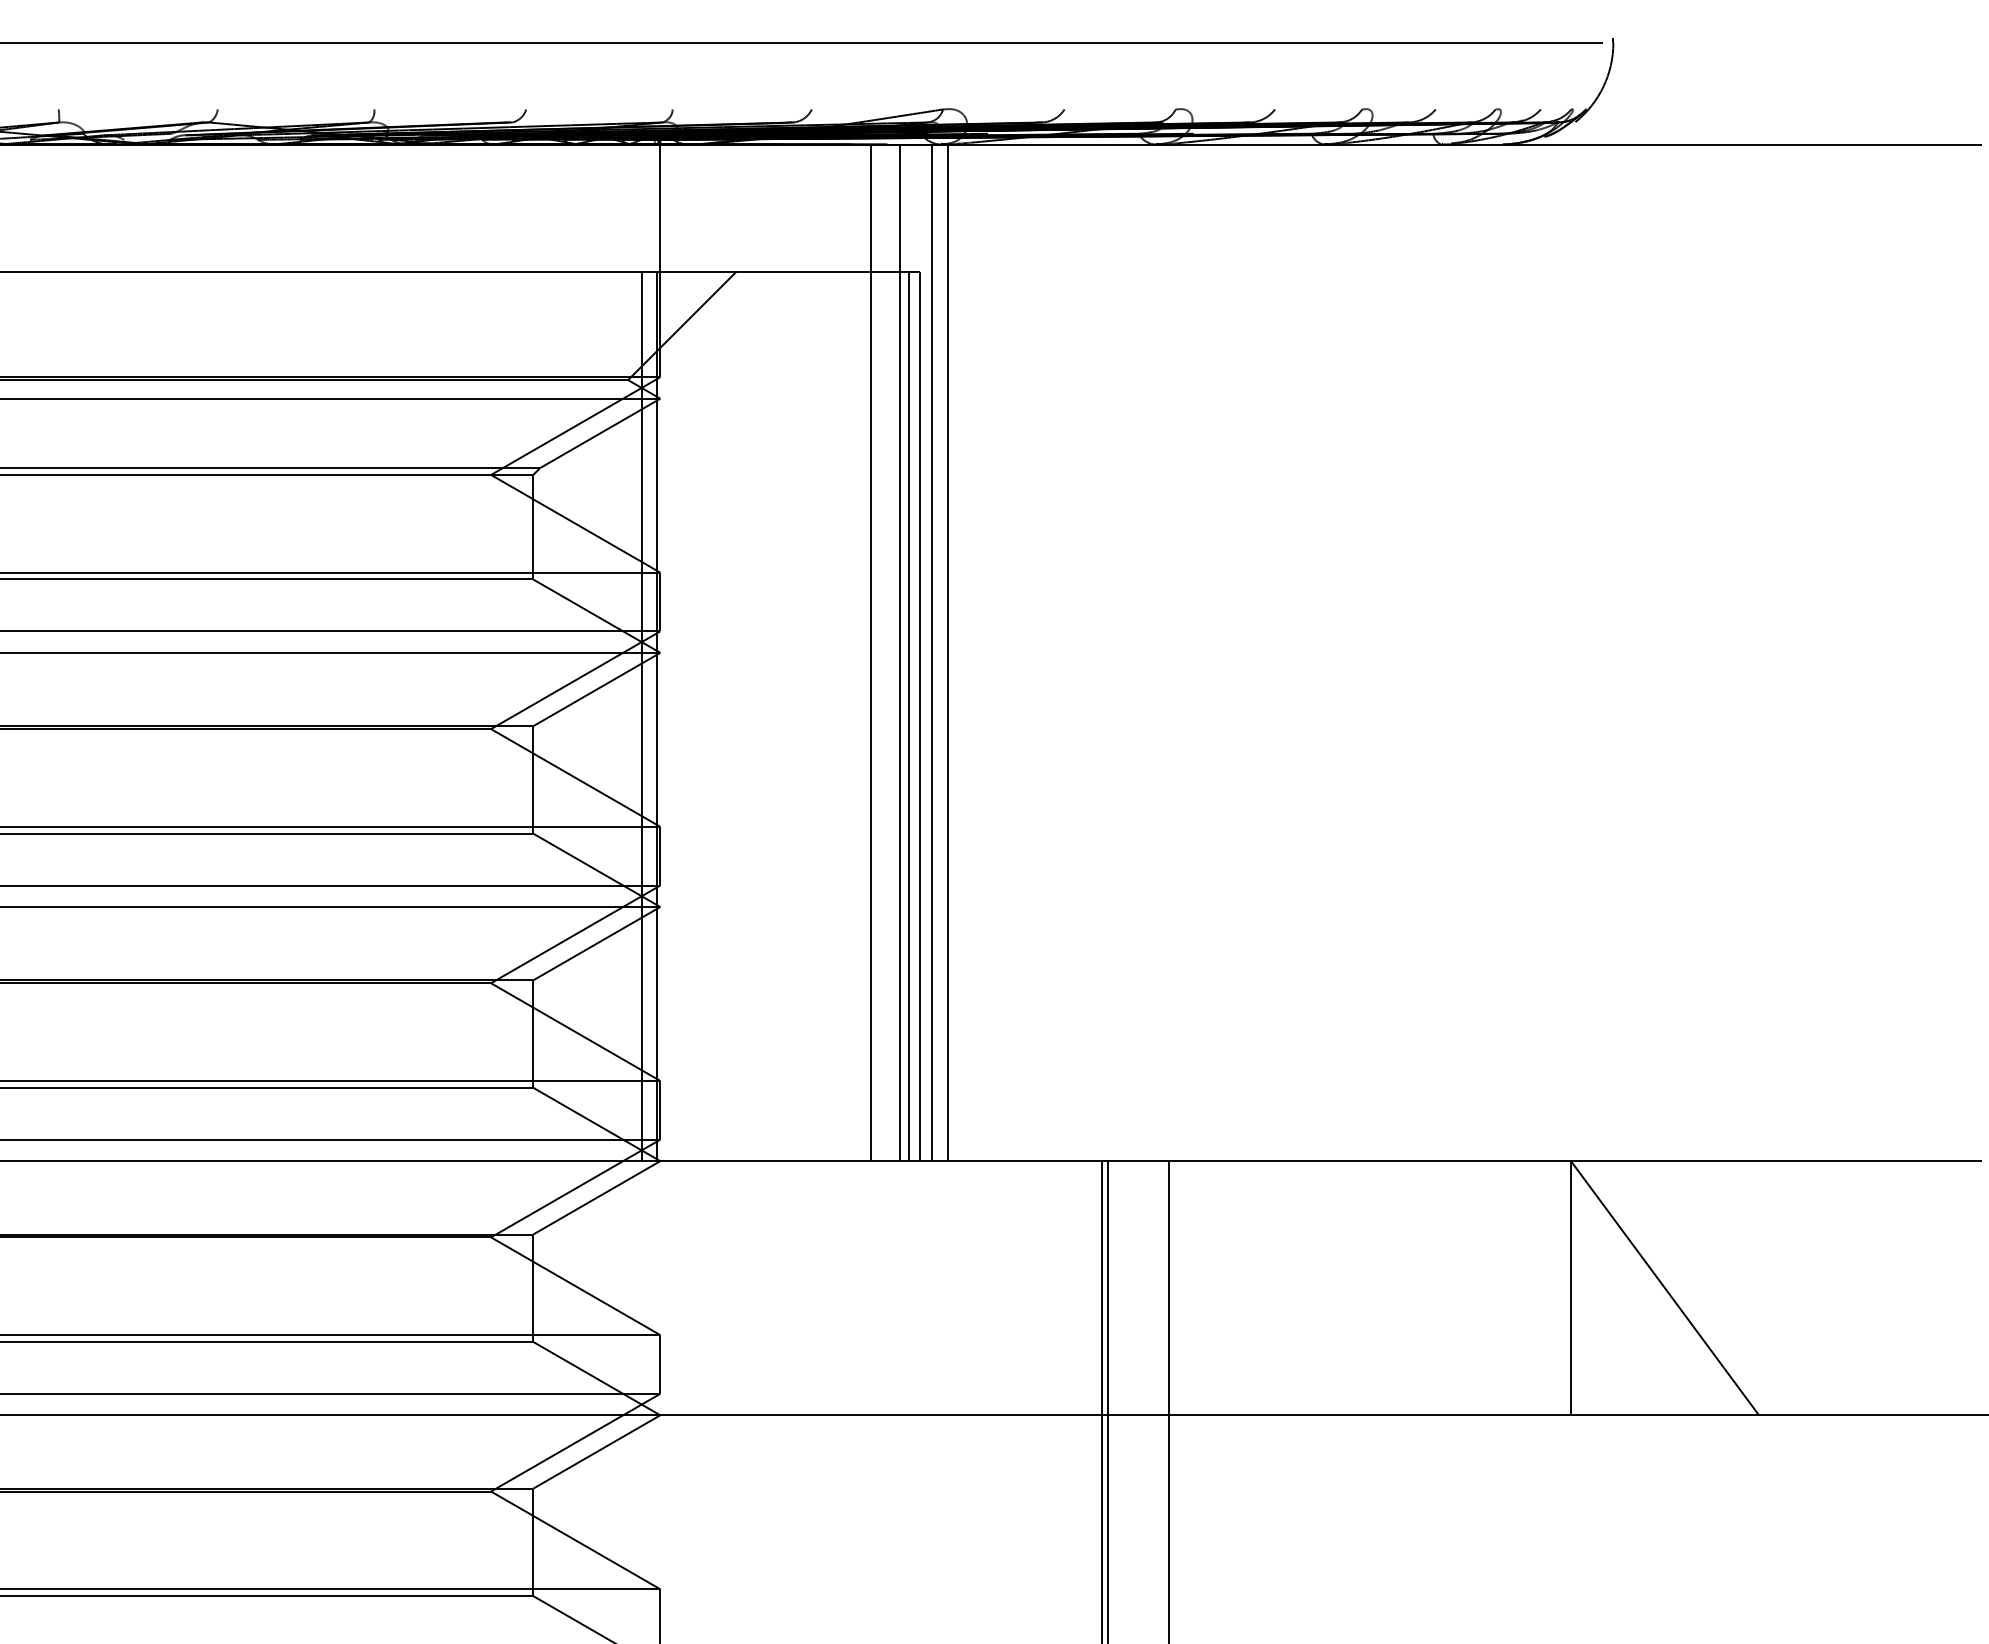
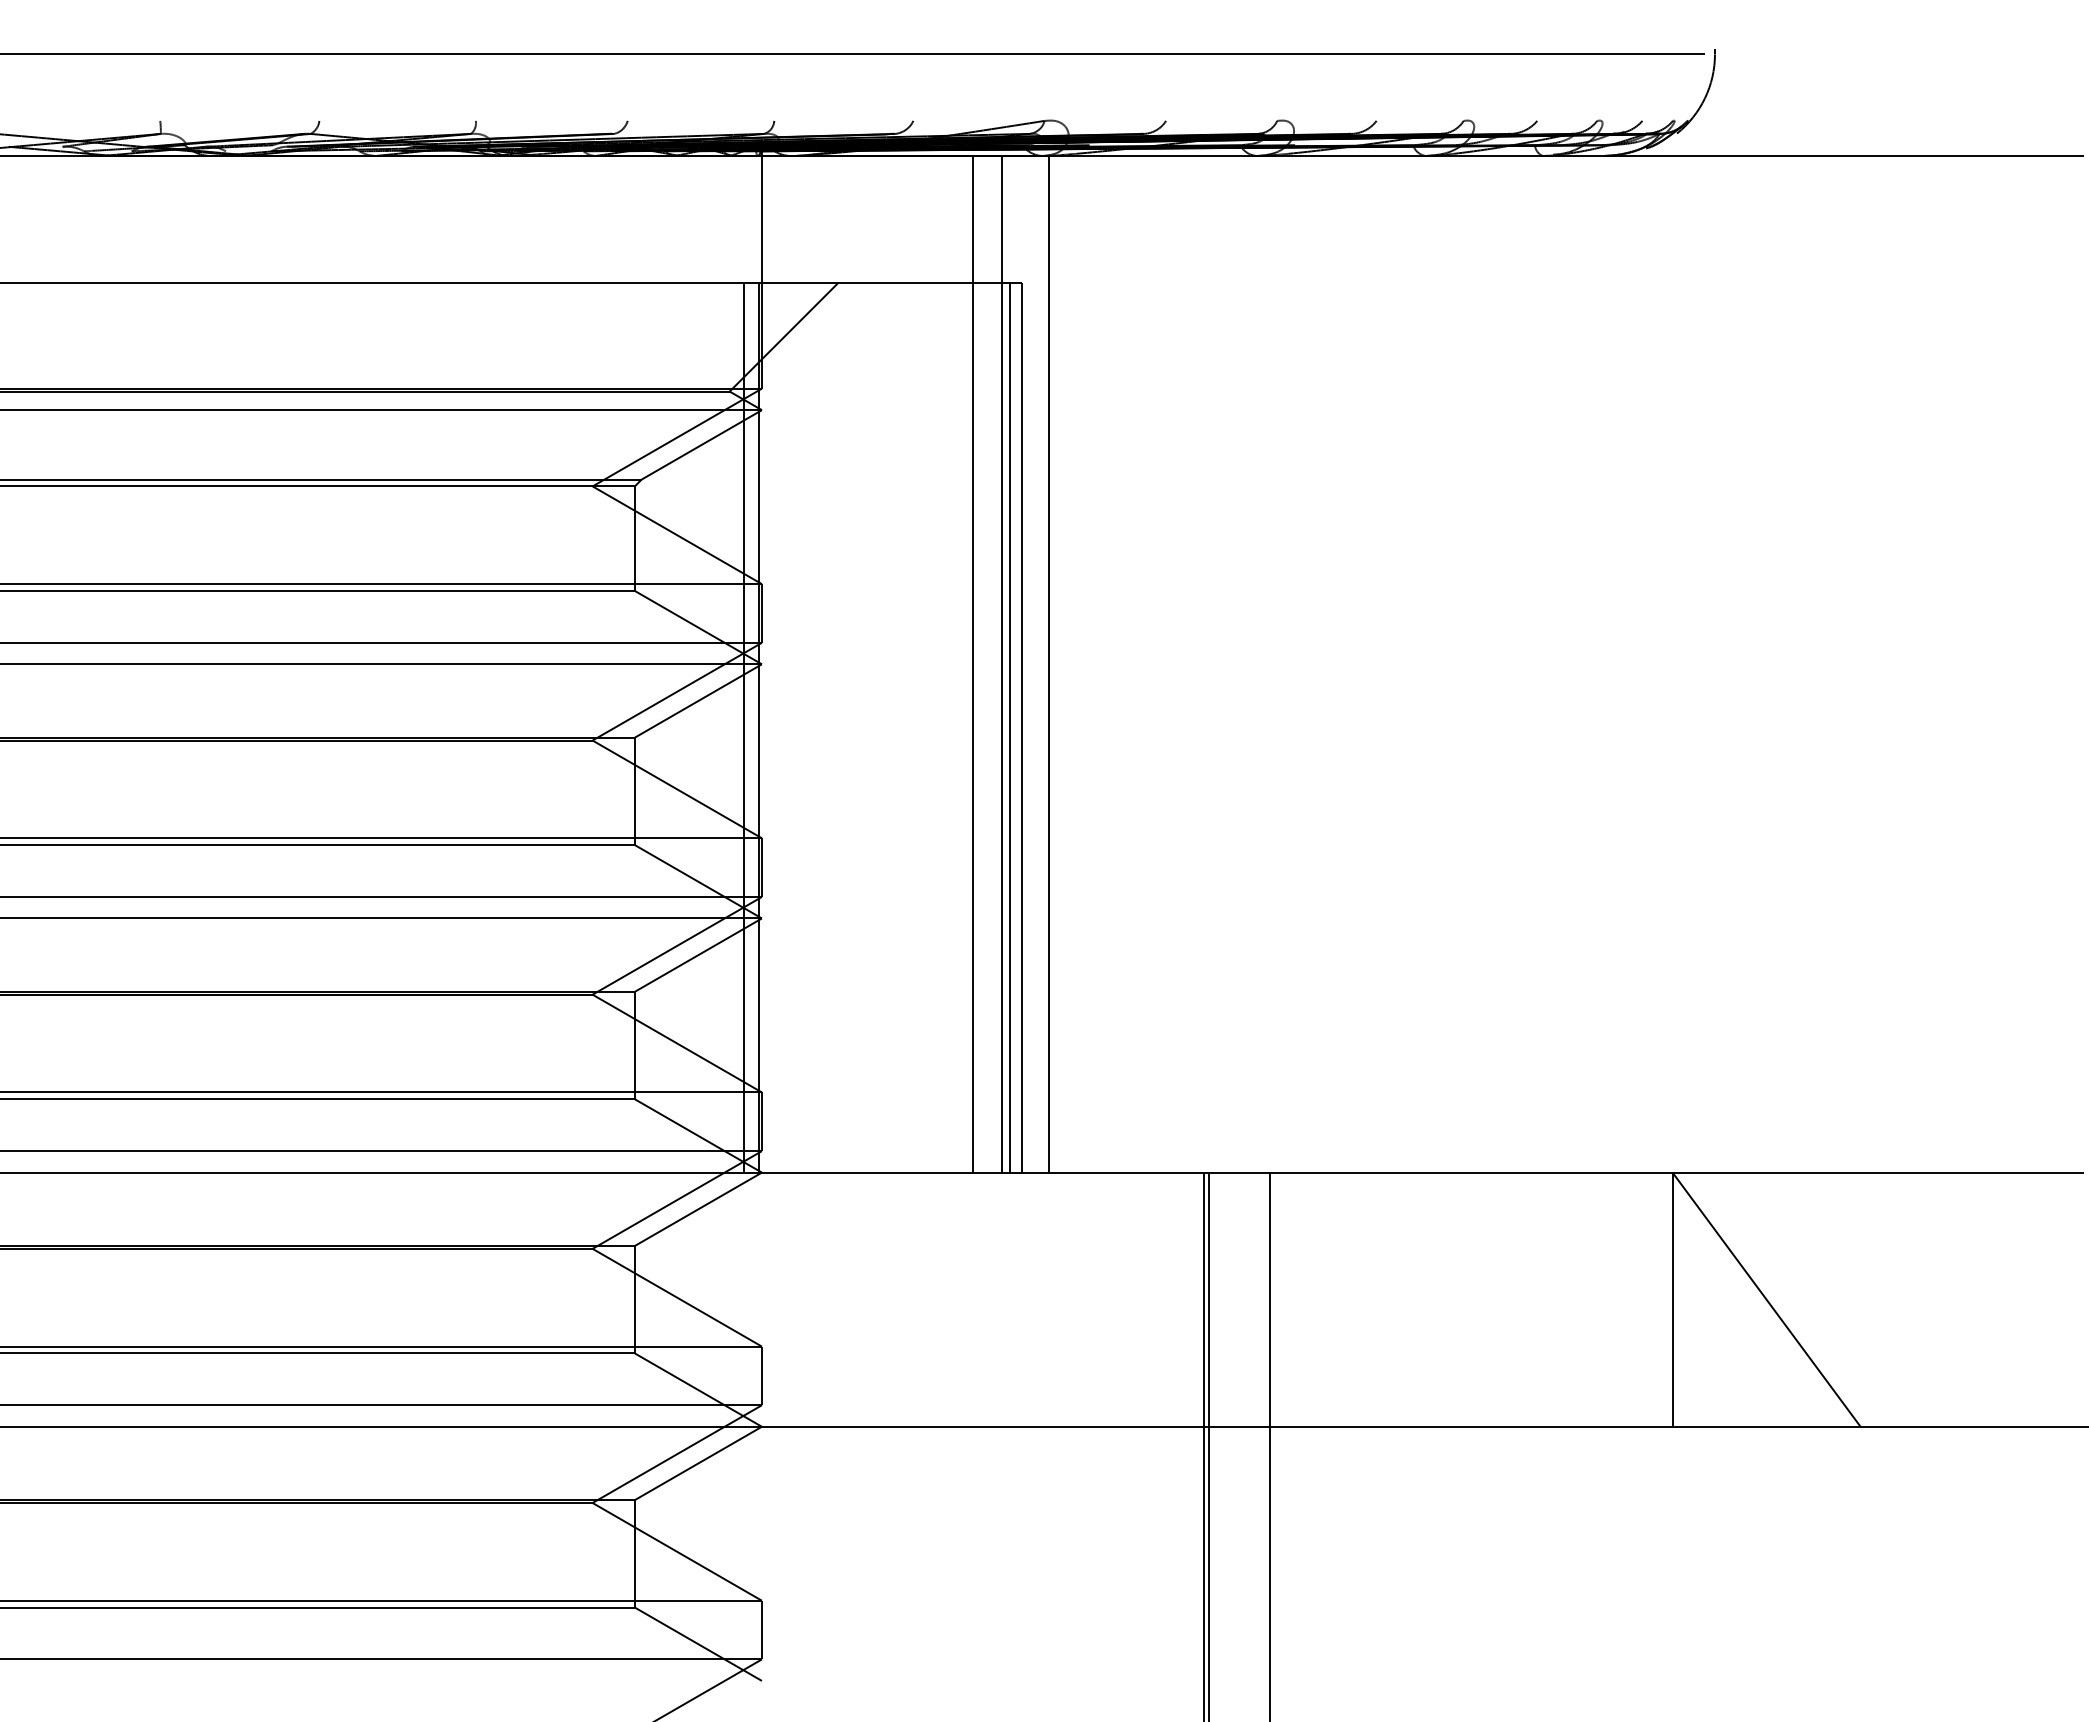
line: (931, 653) -> (1033, 664), removed

